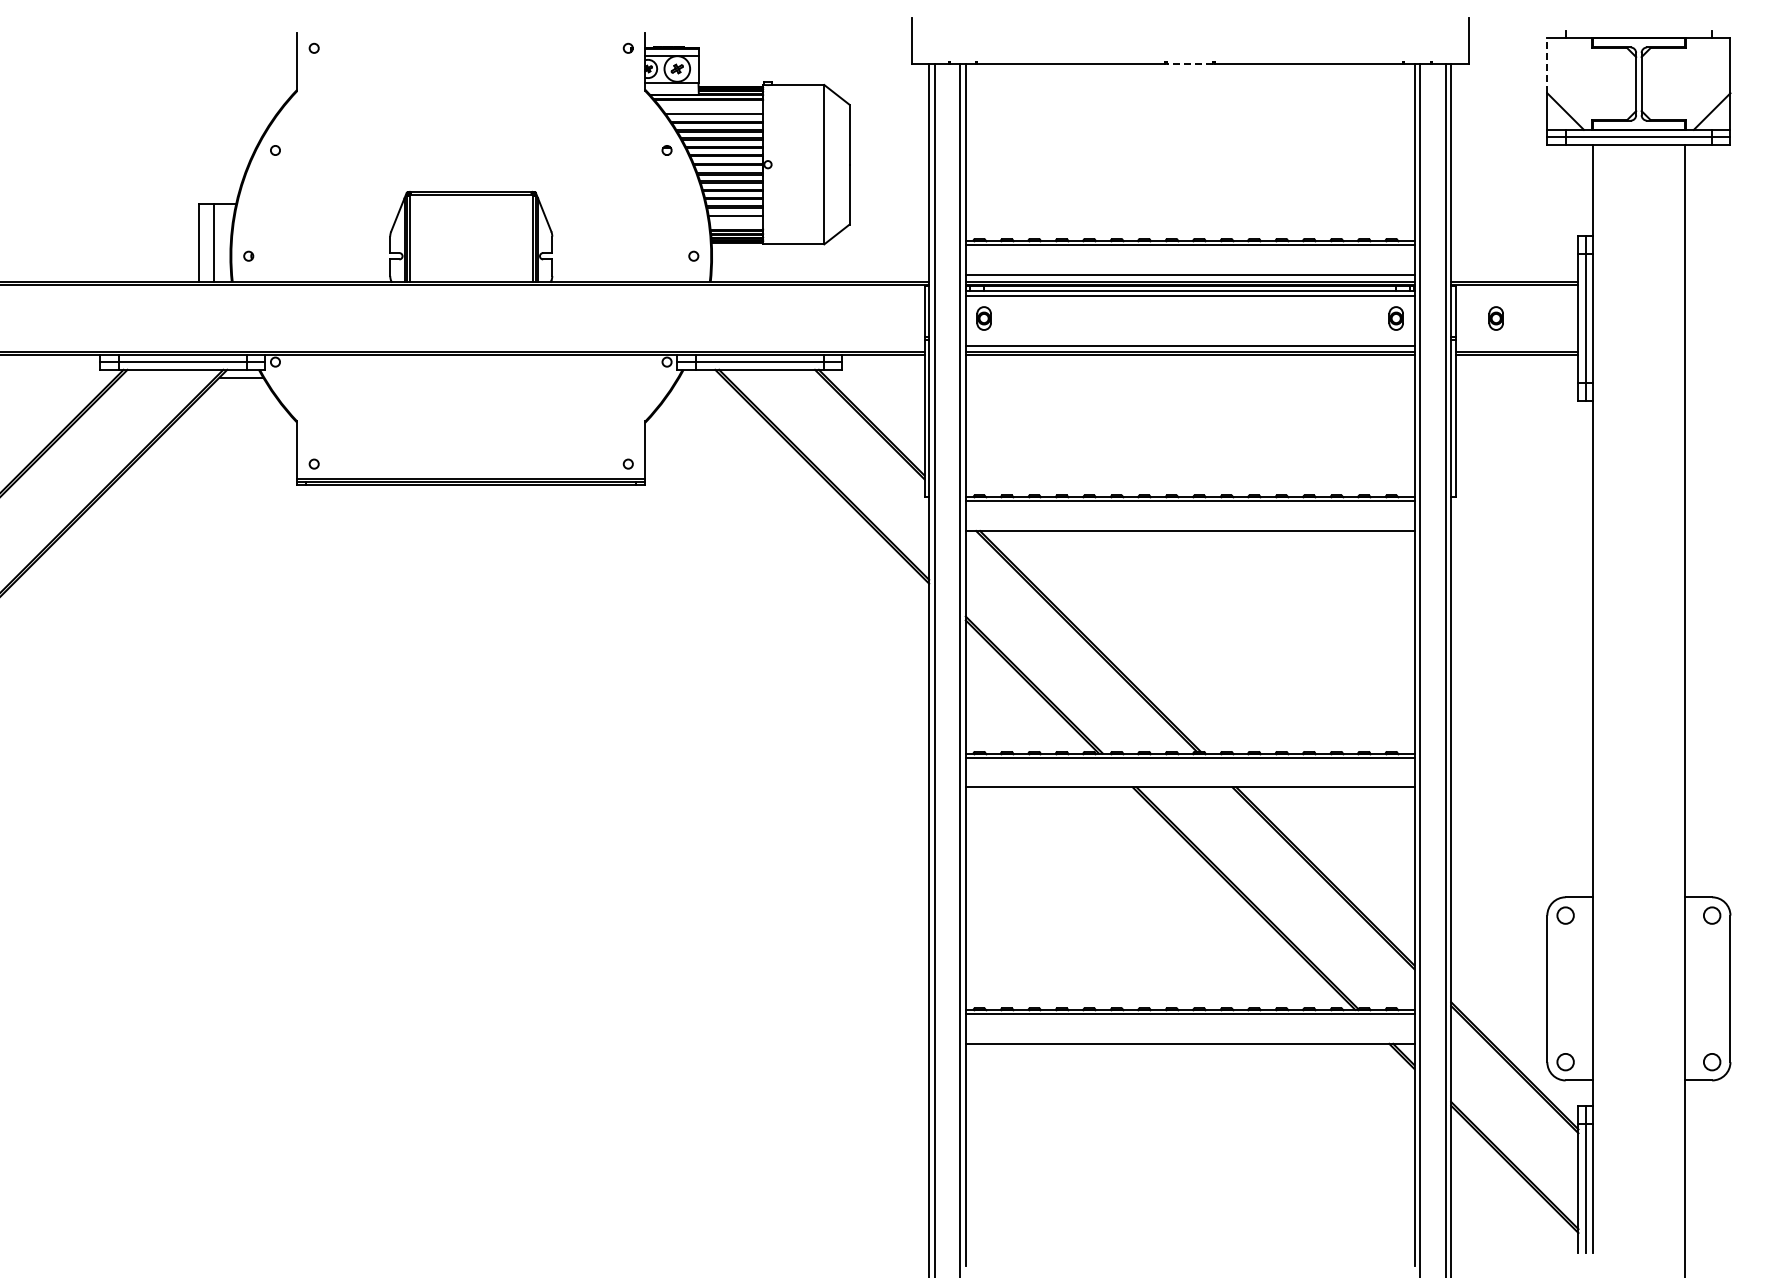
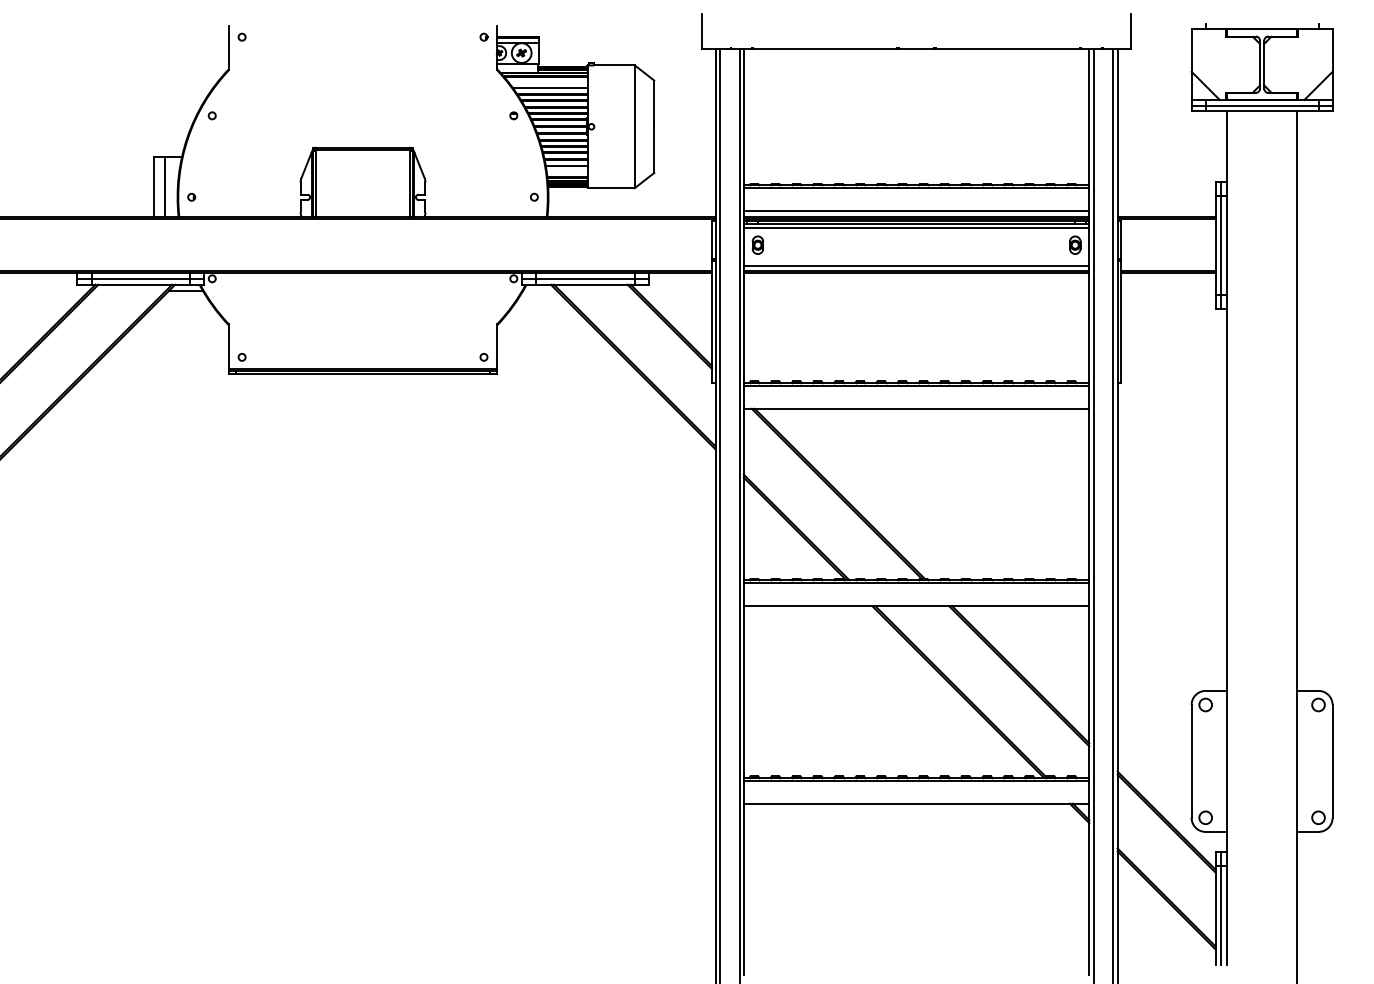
line: (1190, 63) -> (916, 48), dashed -> solid
line: (1547, 65) -> (1191, 50), dashed -> solid
part: (1495, 318) -> (1151, 245), removed

